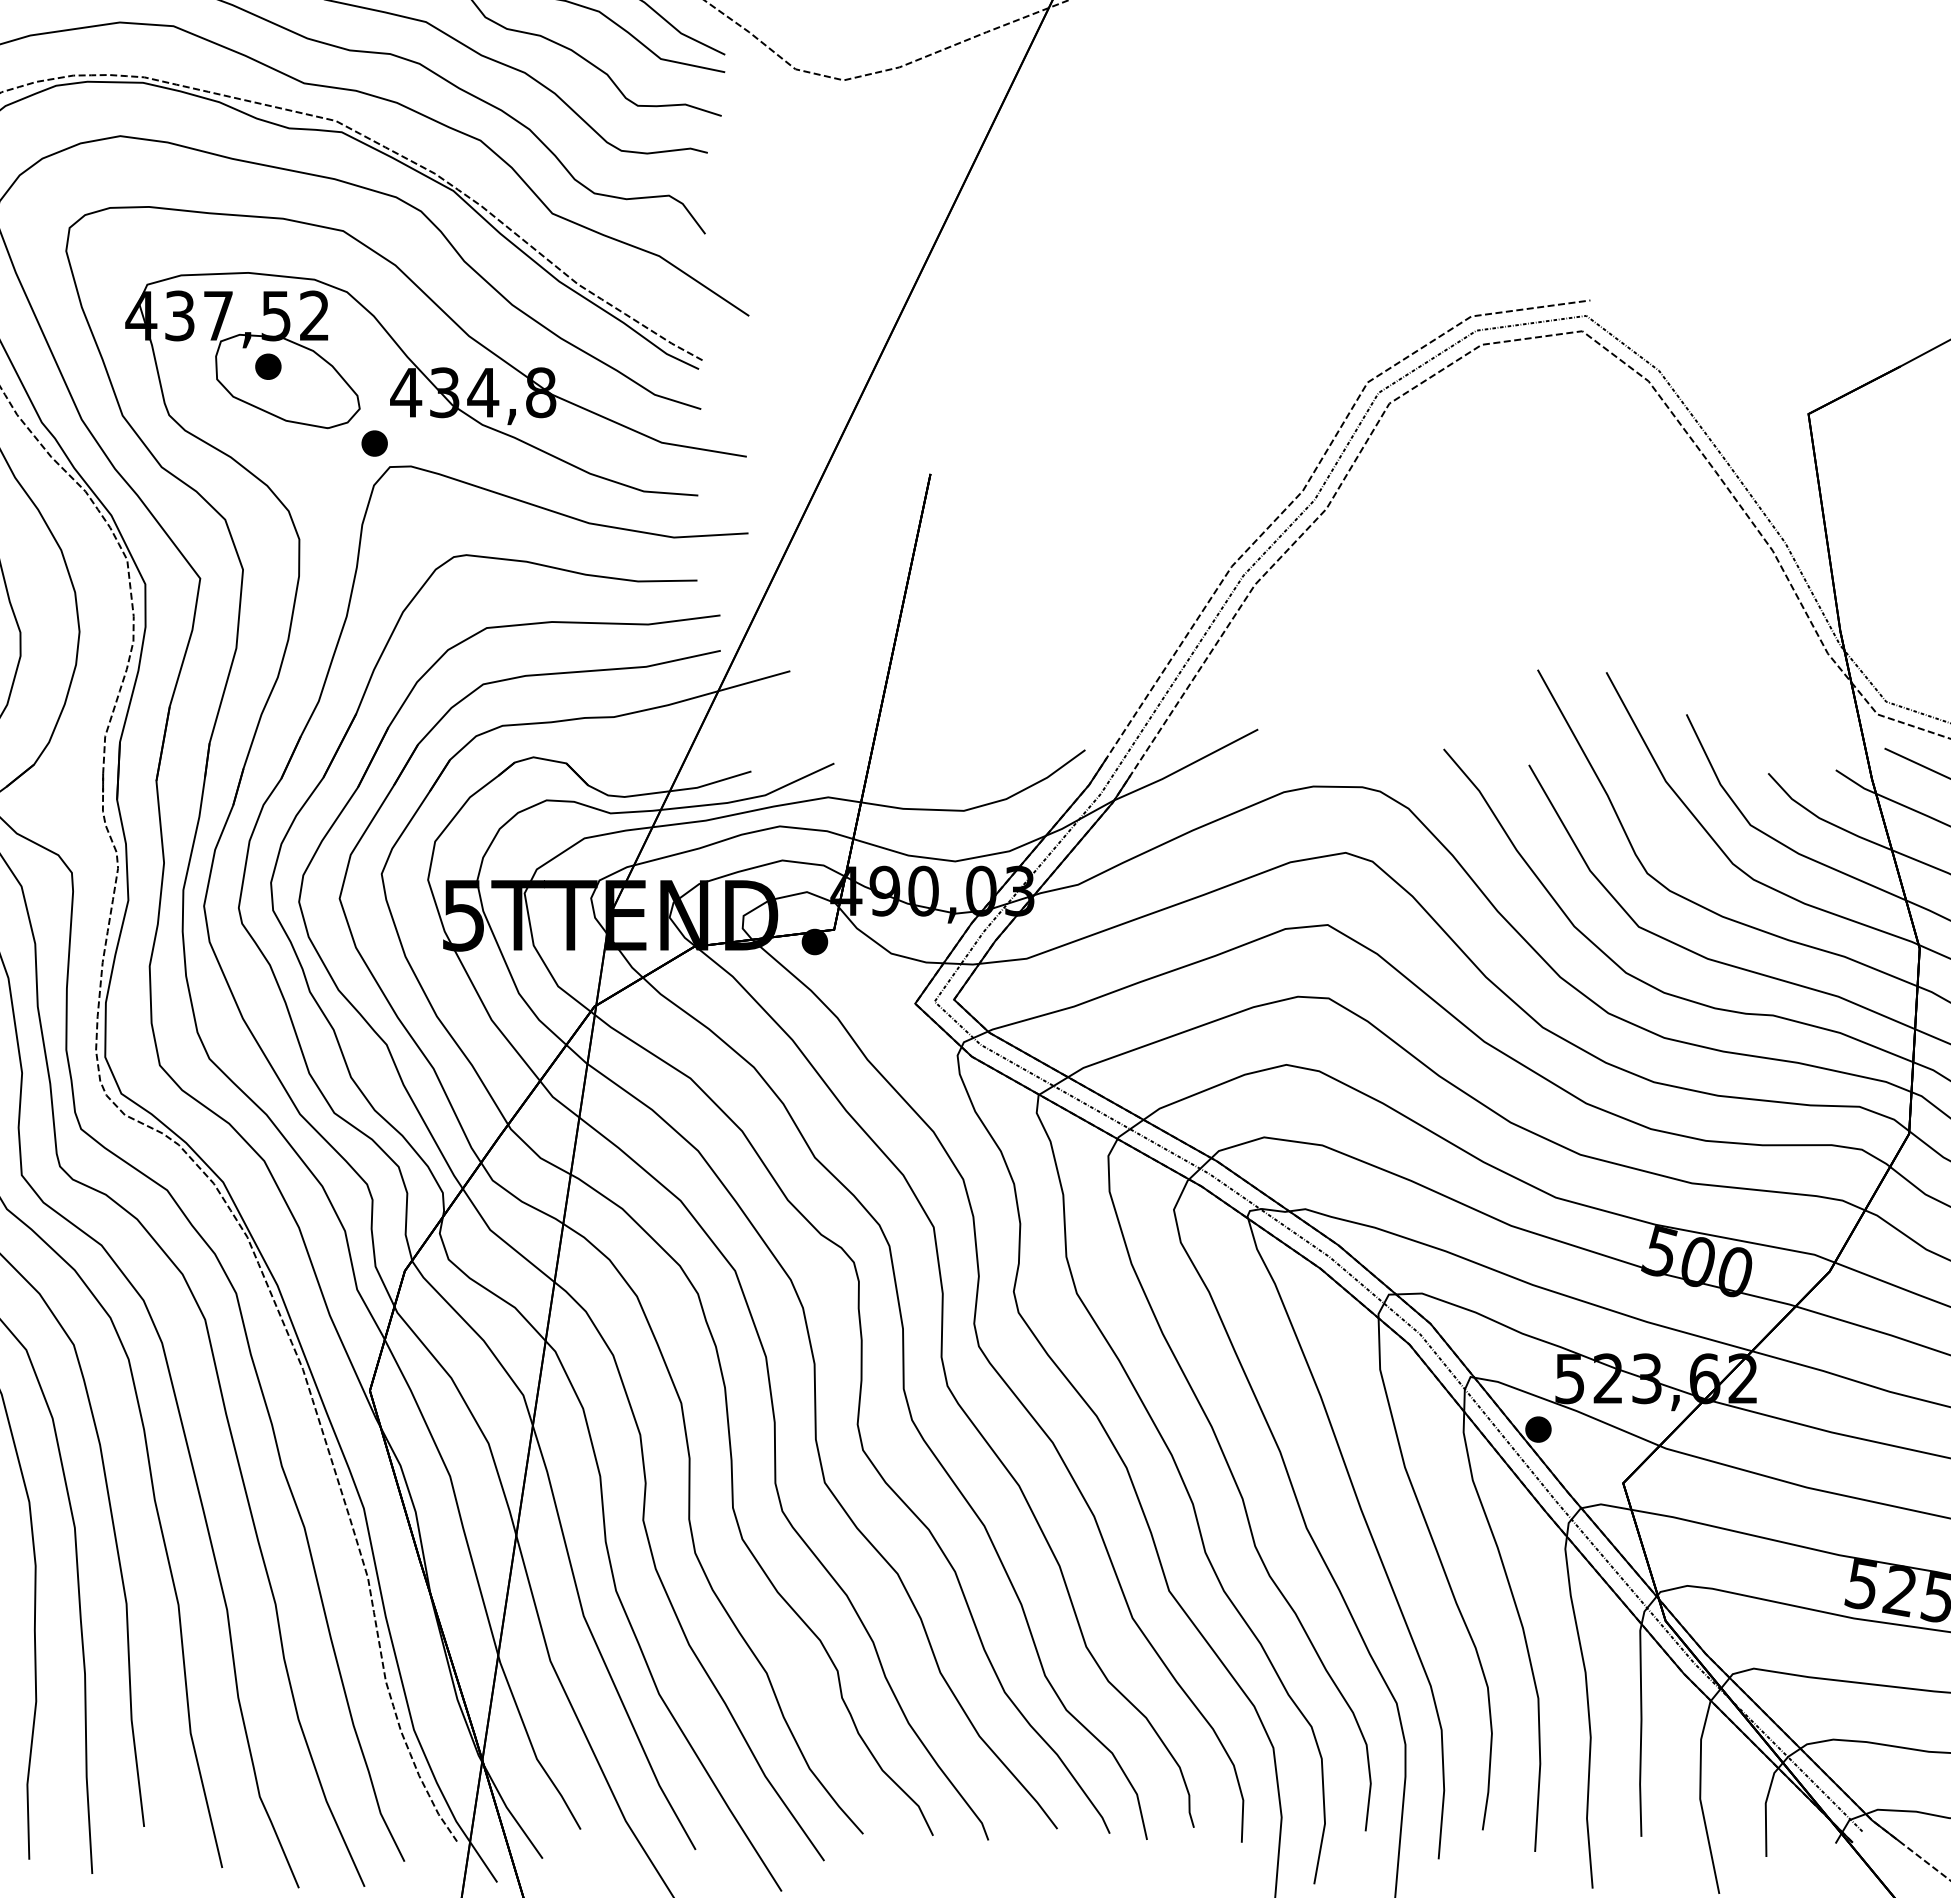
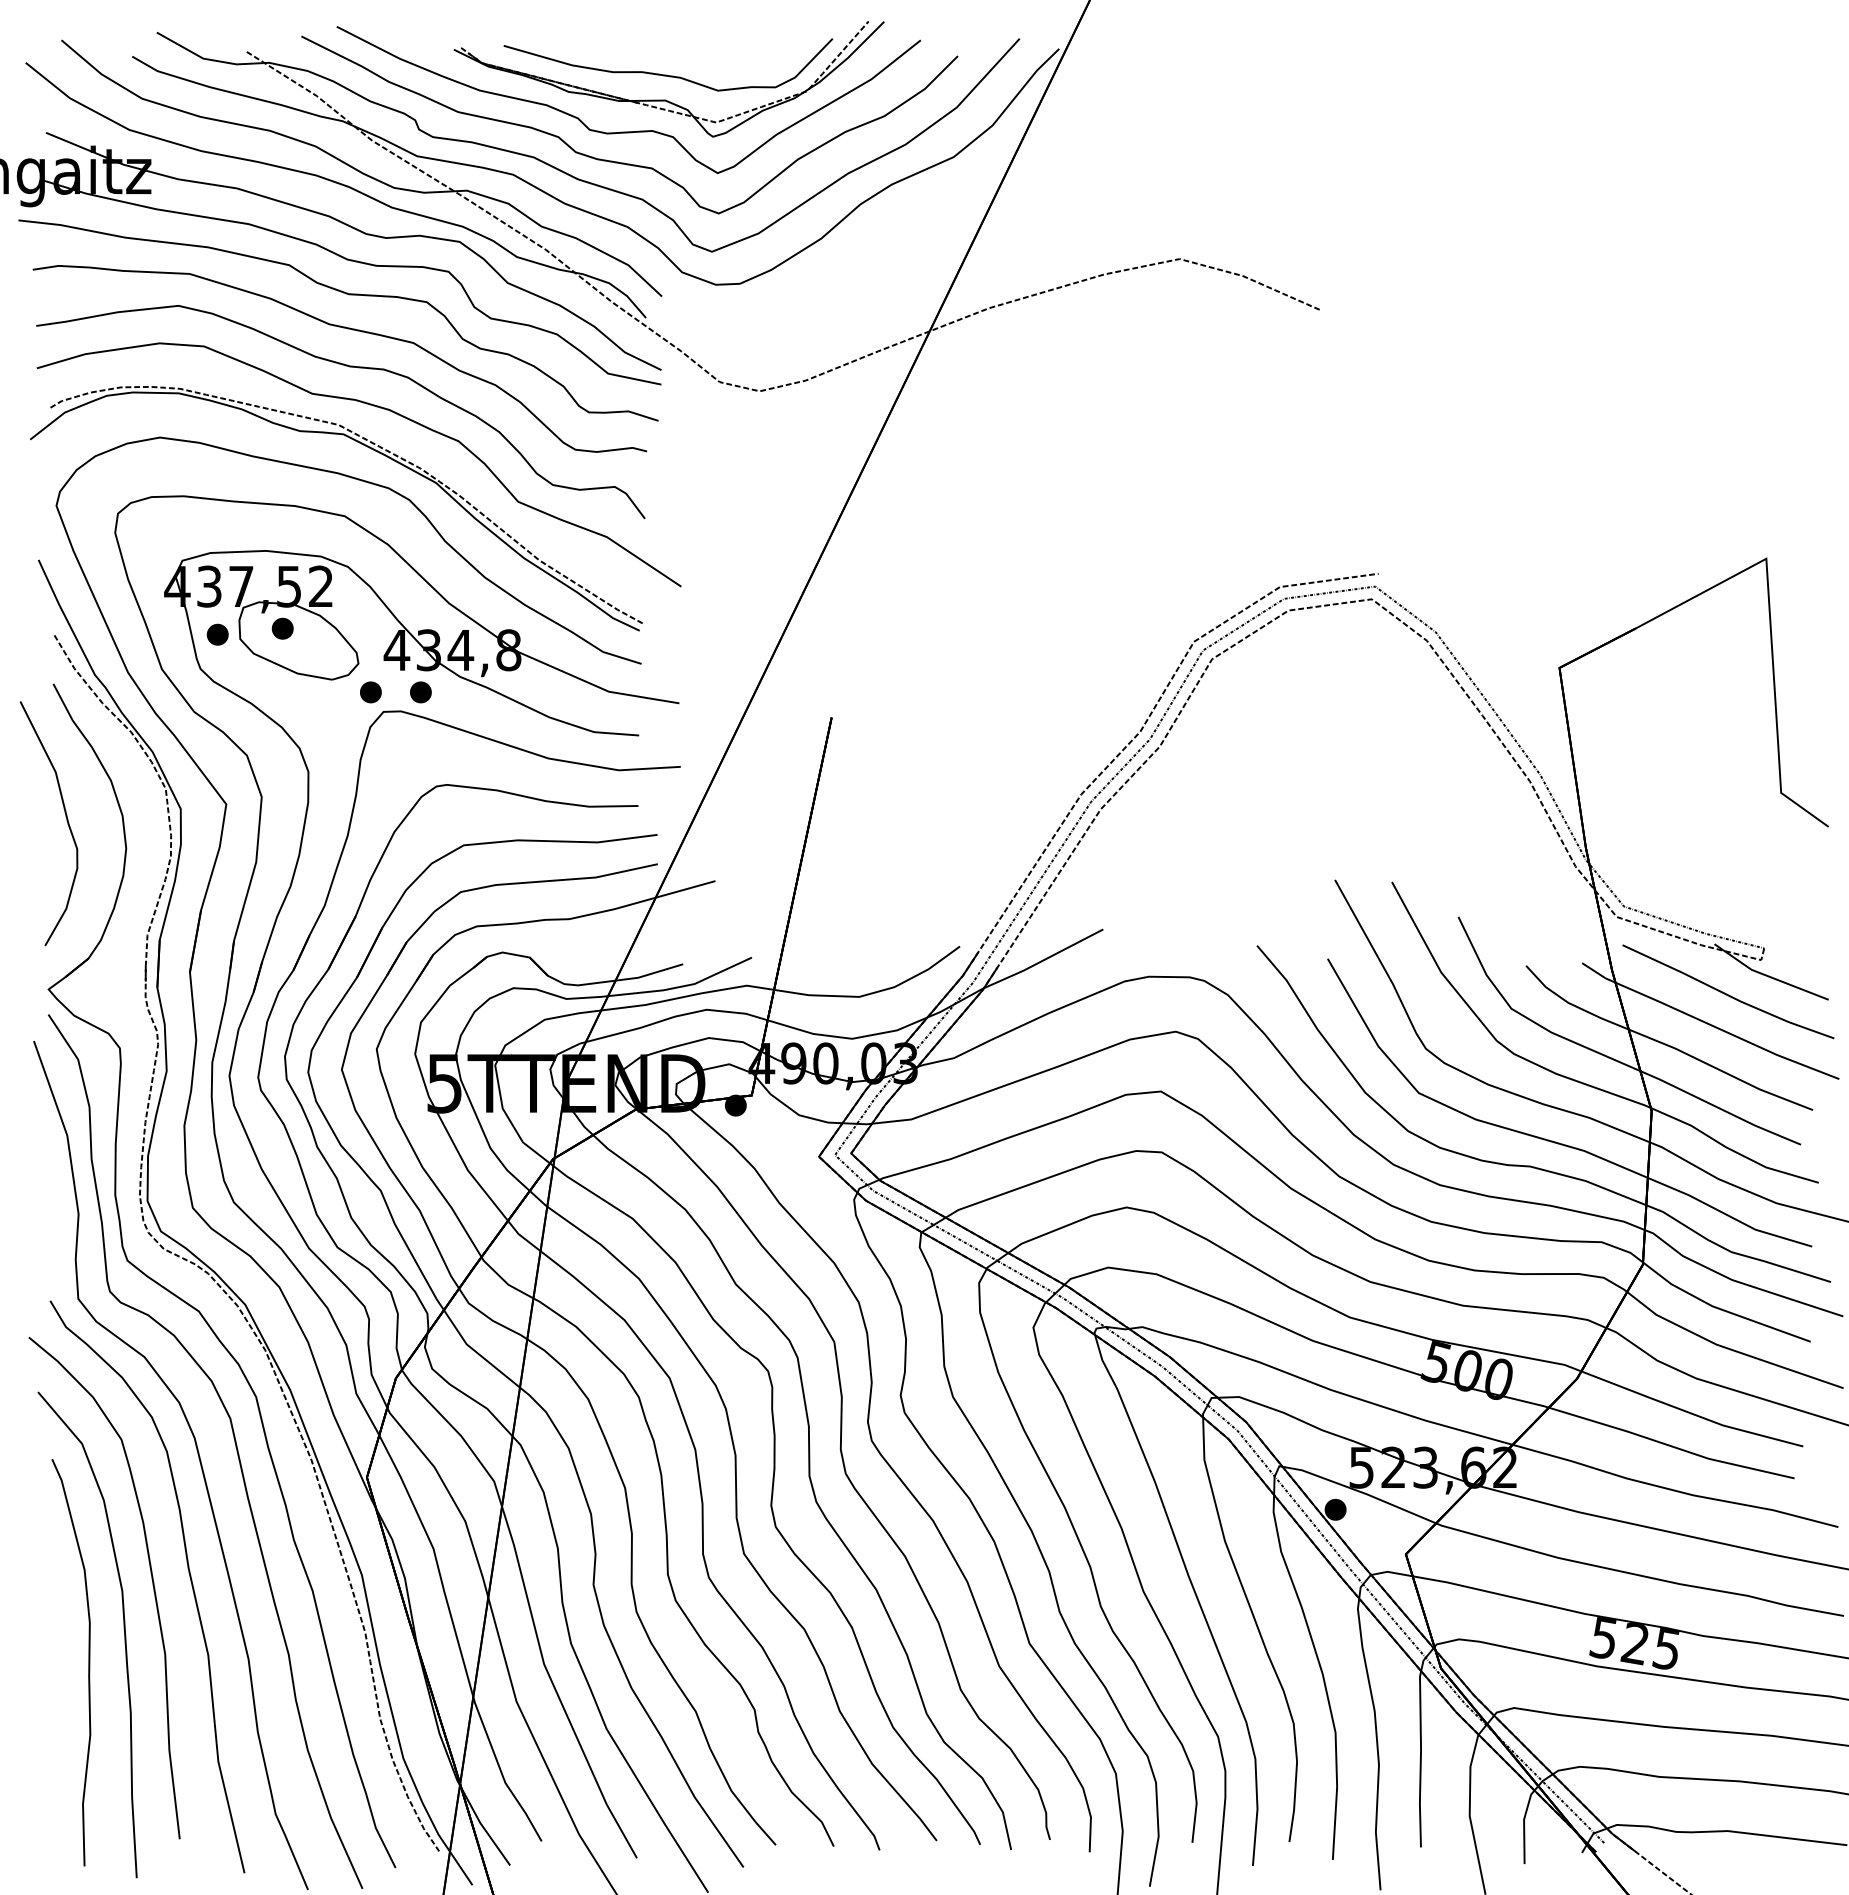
part: (189, 373) -> (217, 634), added
part: (434, 443) -> (420, 692), added

